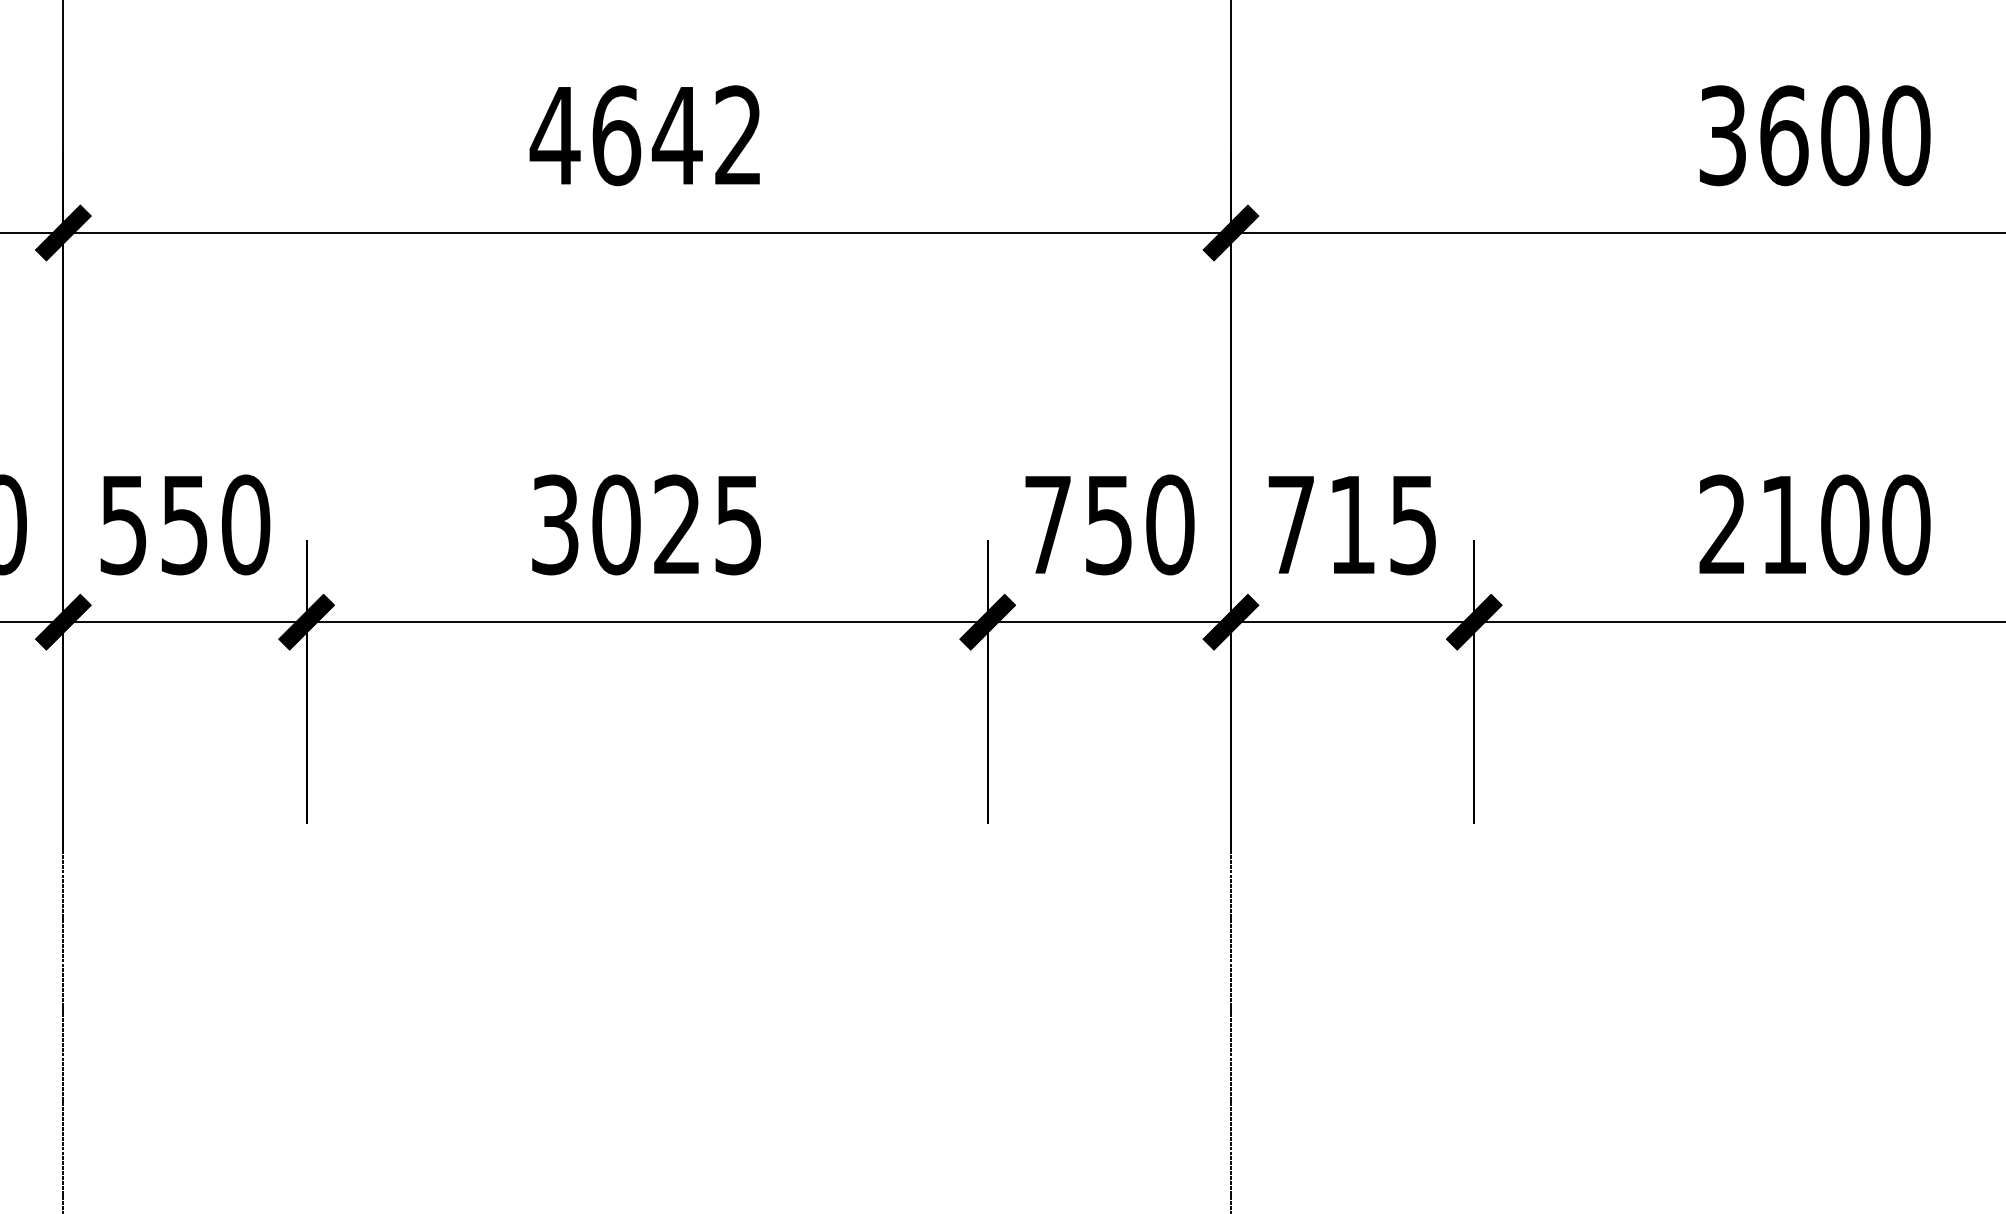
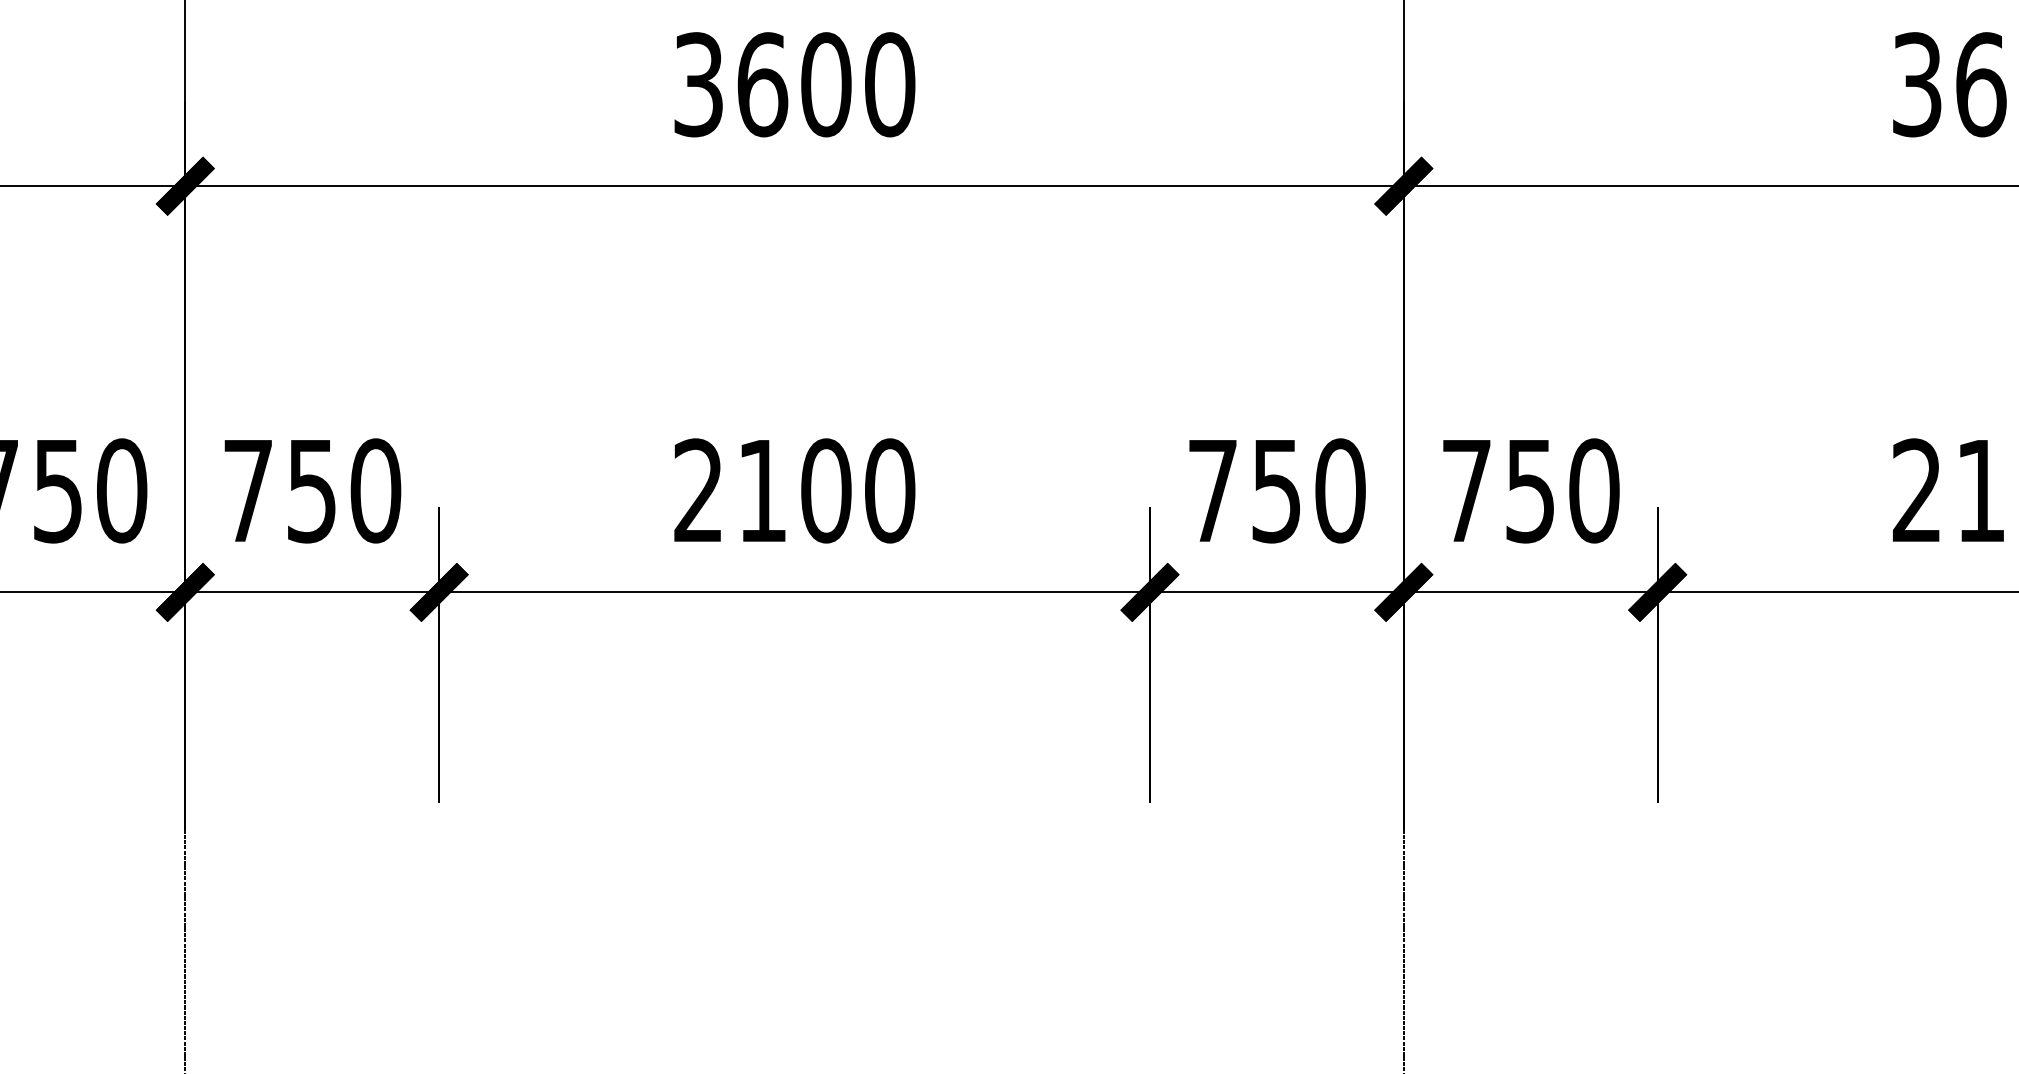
text: (645, 135) -> (792, 84), 4642 -> 3600
text: (647, 524) -> (794, 490), 3025 -> 2100
text: (1383, 524) -> (1563, 490), 715 -> 750
text: (123, 525) -> (248, 491), 550 -> 750

